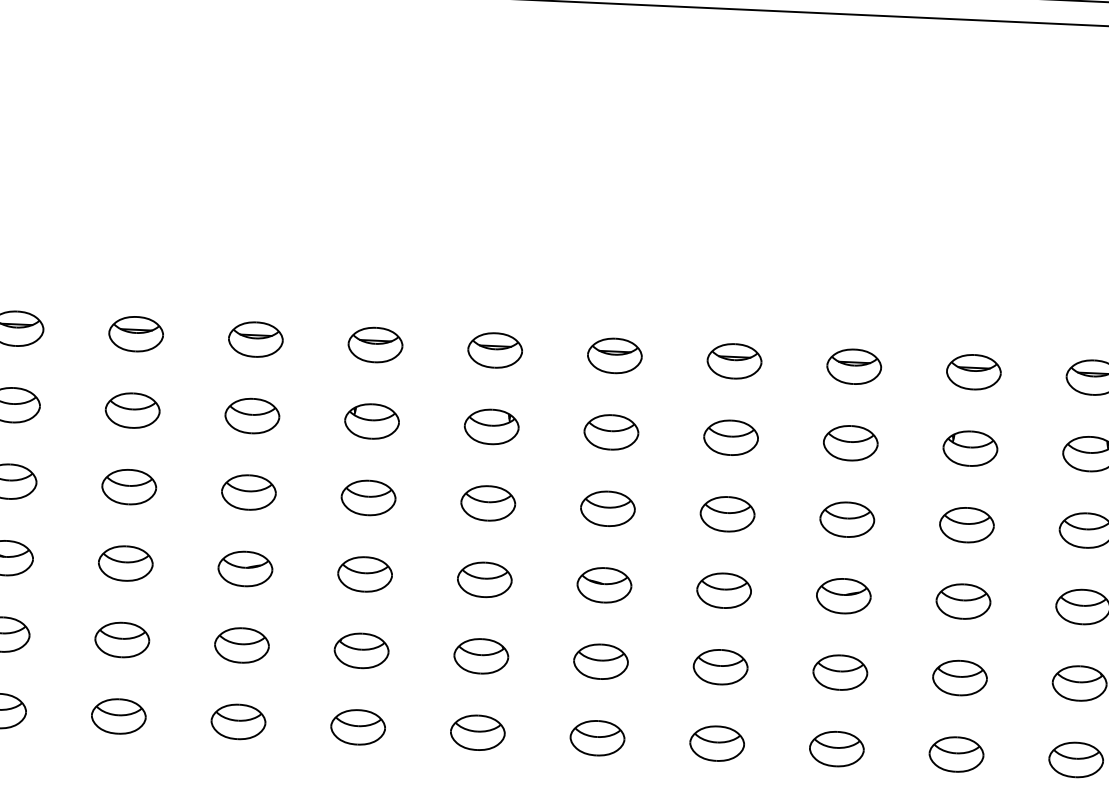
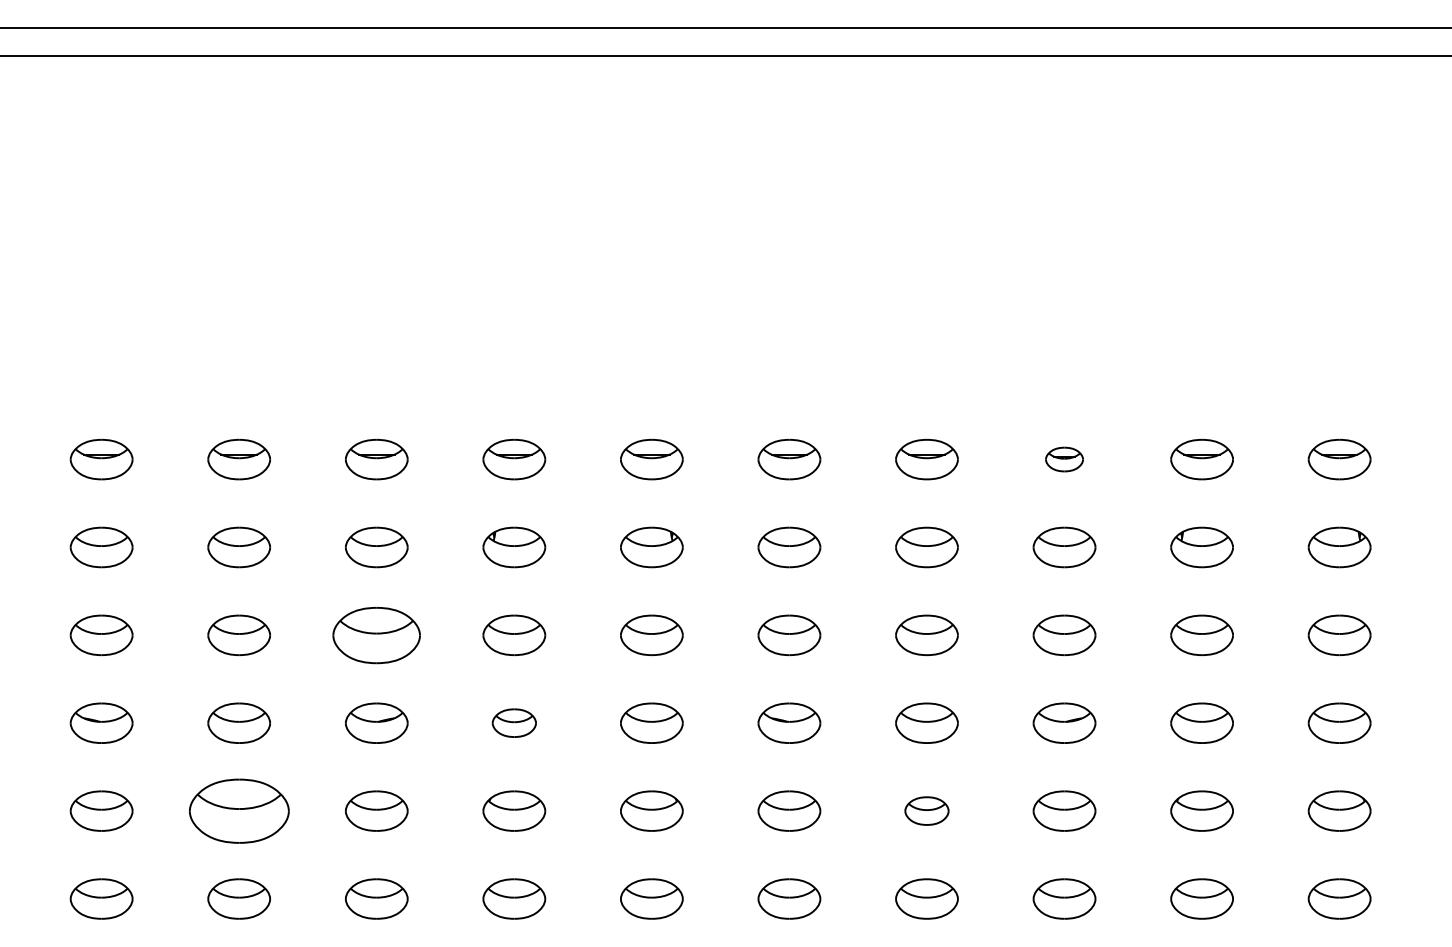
part: (854, 366) -> (1064, 459), size x0.6
part: (248, 491) -> (376, 634), size x1.4
part: (365, 573) -> (514, 722), size x0.7
part: (121, 639) -> (238, 810), size x1.6
part: (720, 666) -> (926, 810), size x0.7

